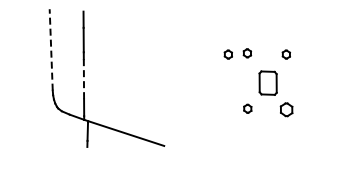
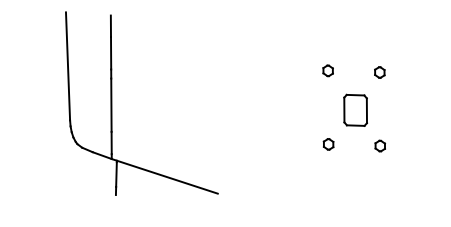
line: (51, 49) -> (68, 65), dashed -> solid
part: (227, 54) -> (301, 72), removed
line: (83, 79) -> (110, 105), dashed -> solid
part: (286, 110) -> (379, 146), size x0.62

